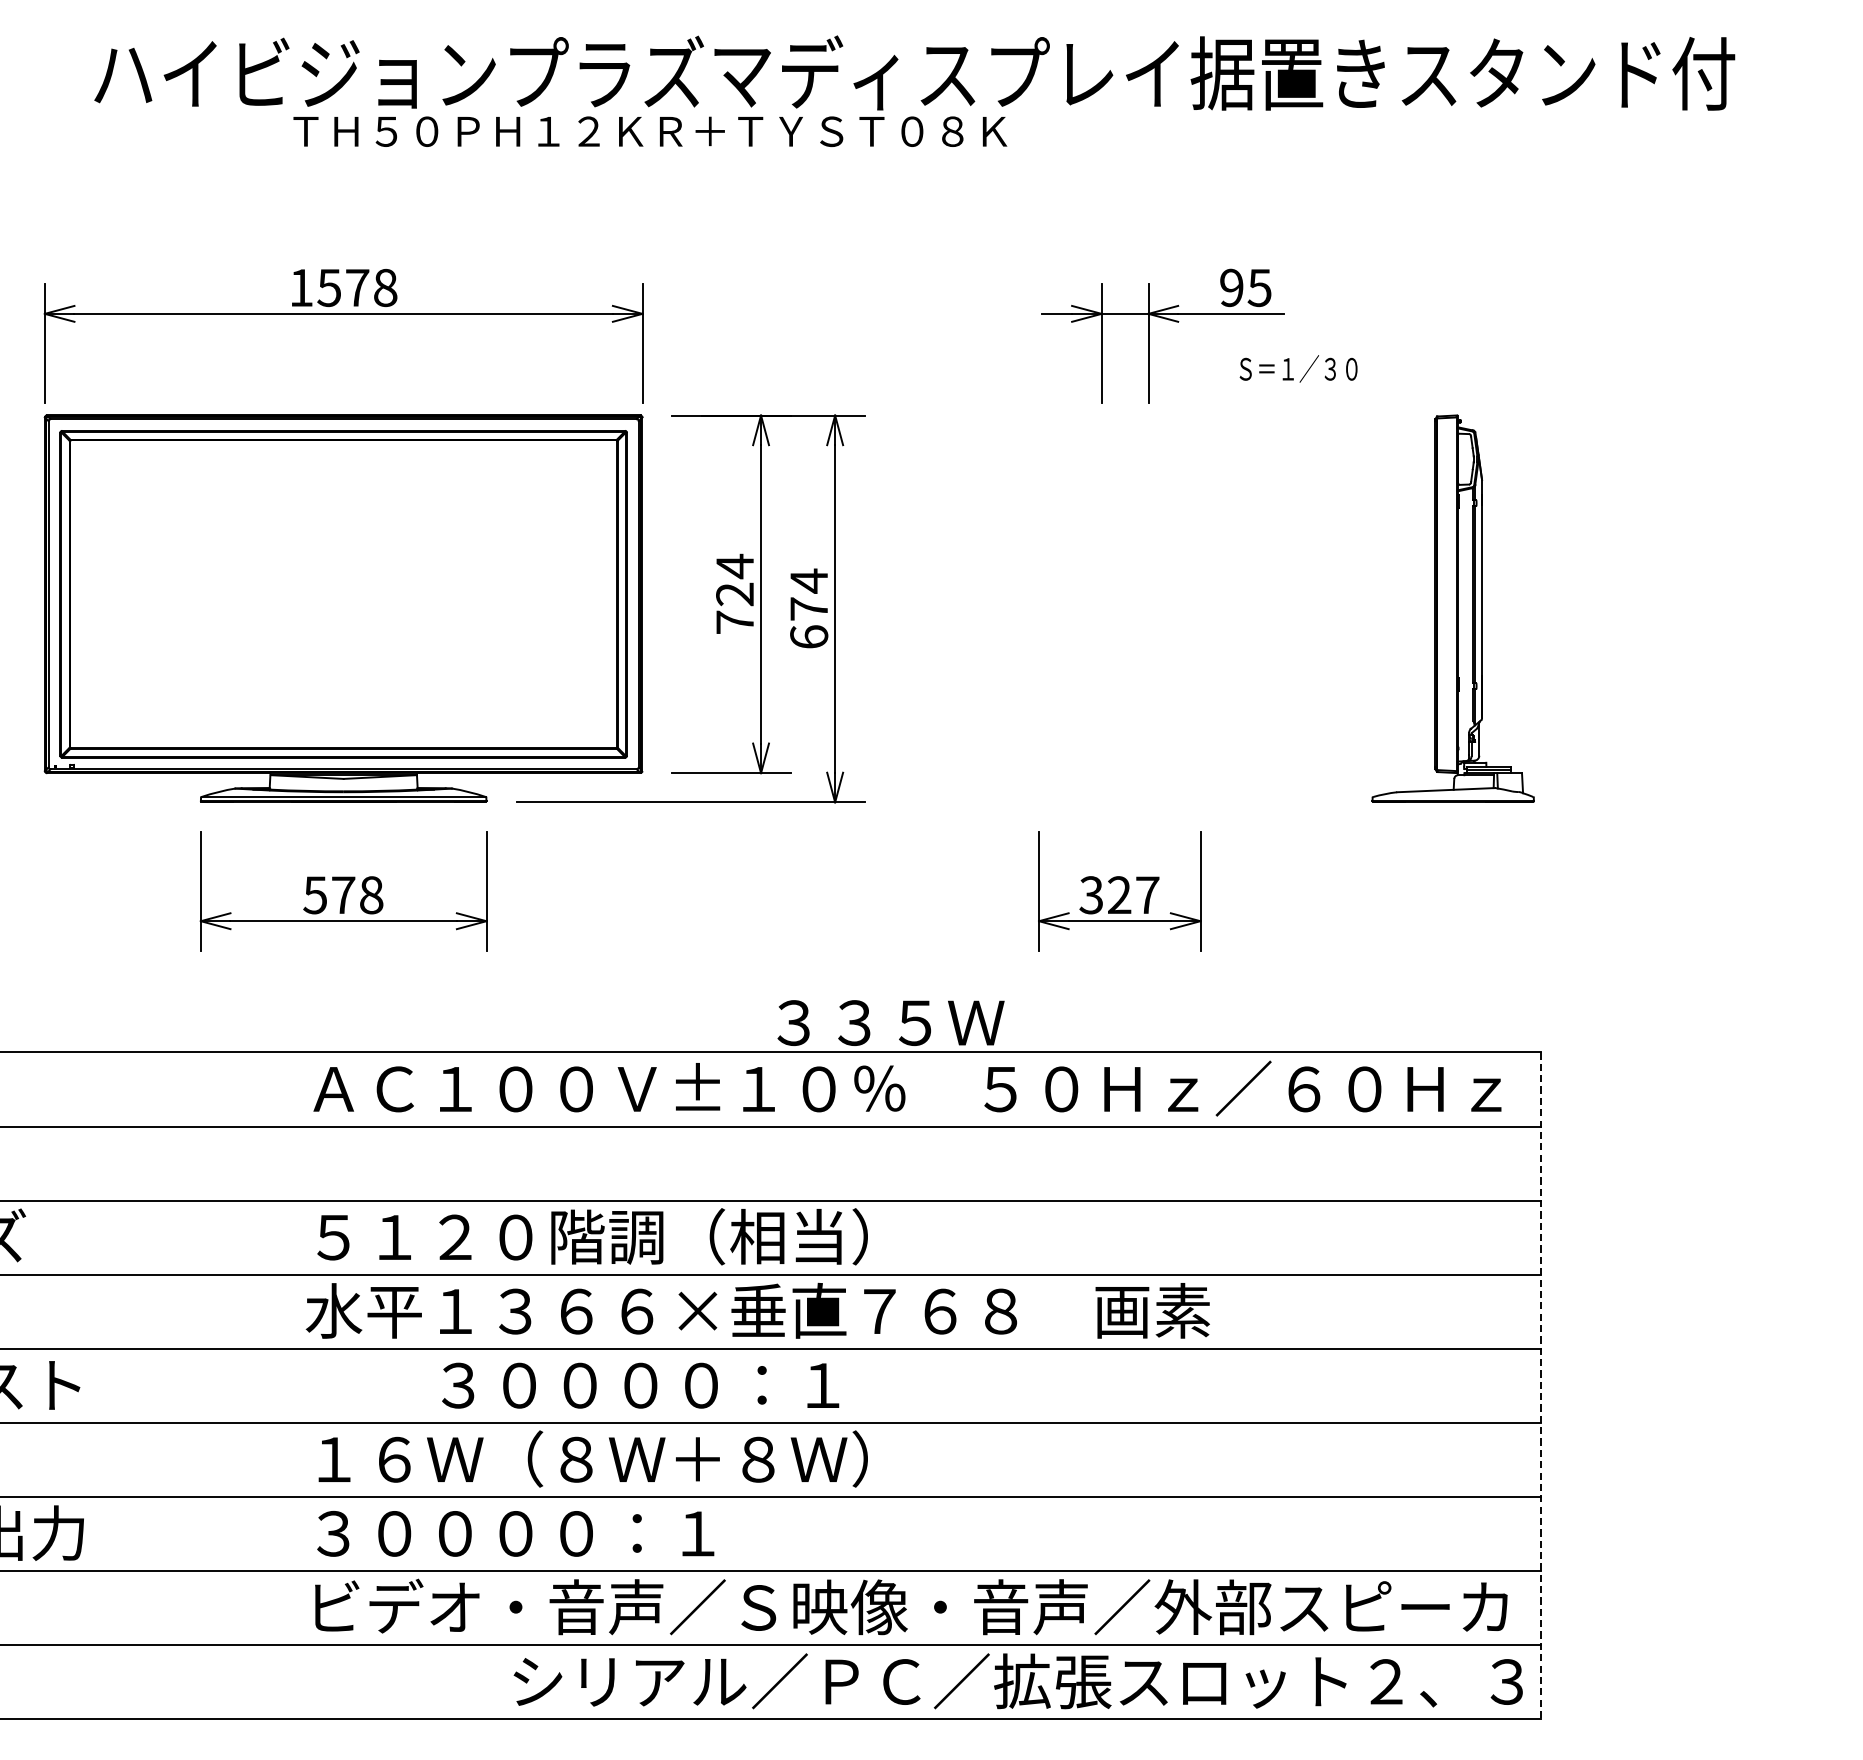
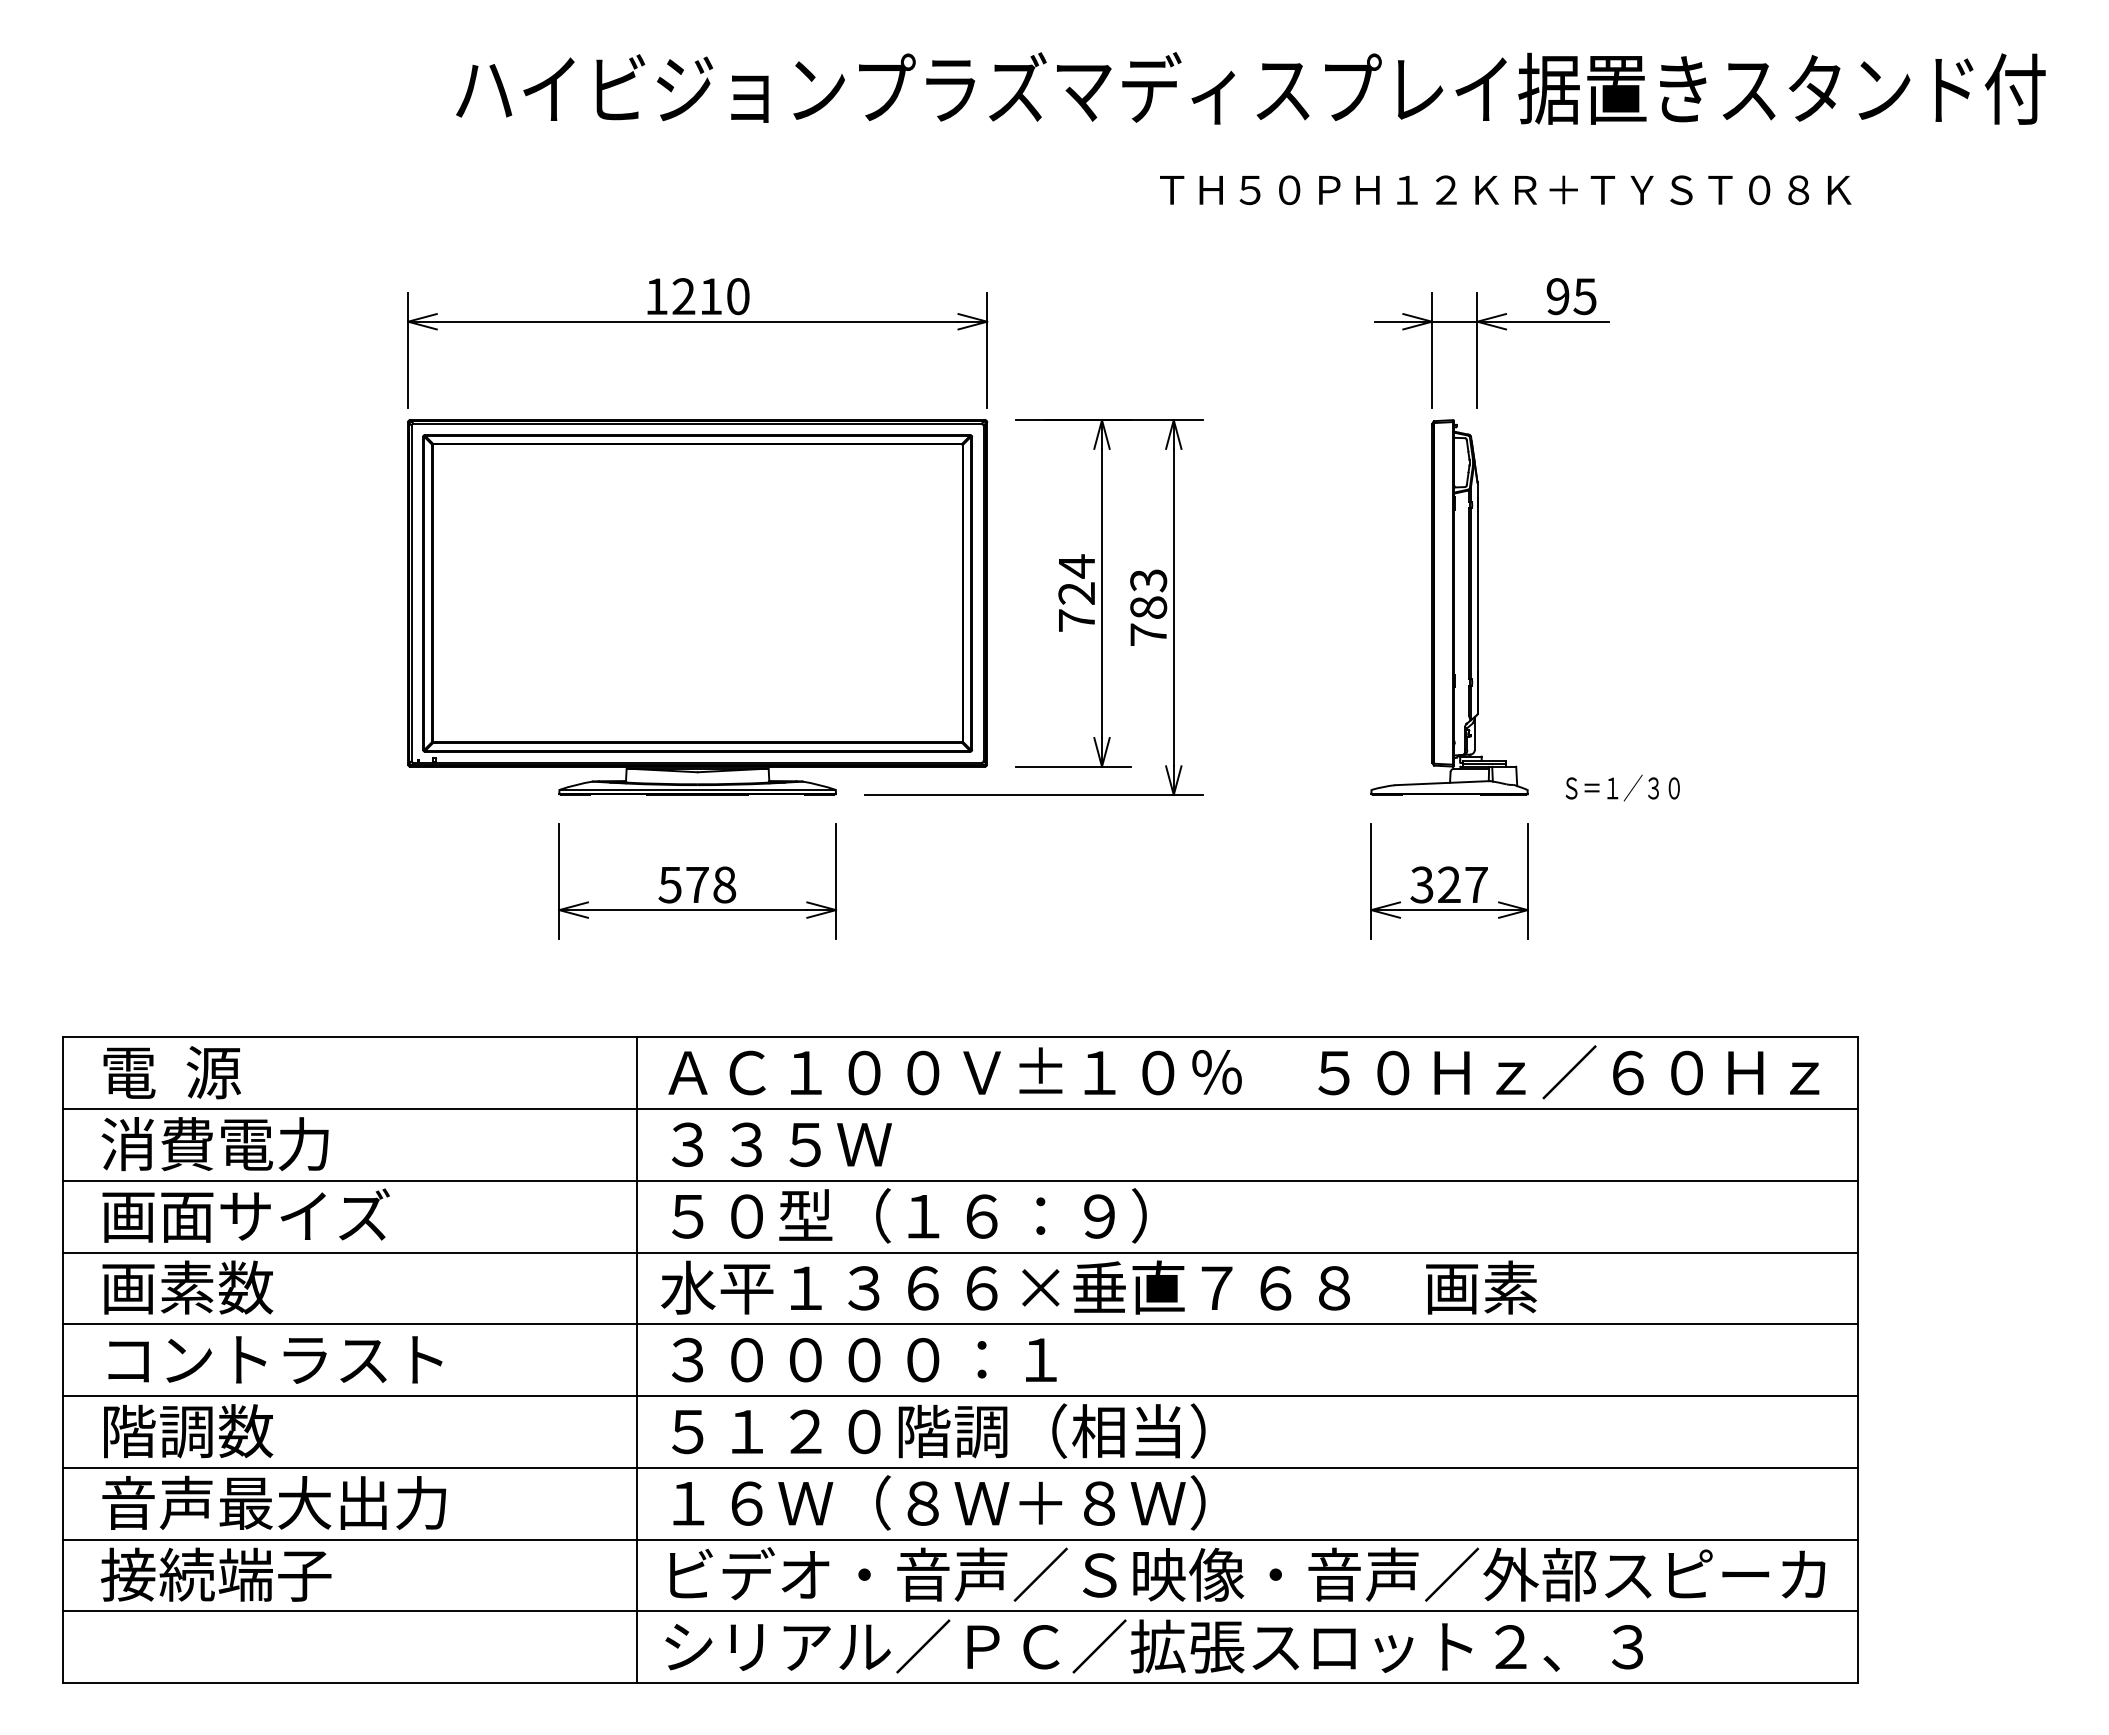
text: (650, 131) -> (1505, 190), moved
text: (356, 287) -> (710, 296), 1578 -> 1210
text: (1298, 368) -> (1622, 787), moved
text: (809, 607) -> (1148, 606), 674 -> 783
part: (1453, 608) -> (1449, 607), moved
text: (890, 1022) -> (781, 1144), moved
text: (623, 1236) -> (968, 1215), ５１２０階調（相当） -> ５０型（１６：９）
text: (640, 1385) -> (864, 1359), moved
line: (281, 1386) -> (637, 1360), added
line: (1540, 1386) -> (1857, 1360), dashed -> solid
text: (581, 1458) -> (928, 1430), １６Ｗ（８Ｗ＋８Ｗ） -> ５１２０階調（相当）
text: (592, 1532) -> (938, 1502), ３００００：１ -> １６Ｗ（８Ｗ＋８Ｗ）
text: (1017, 1681) -> (1153, 1646), moved

